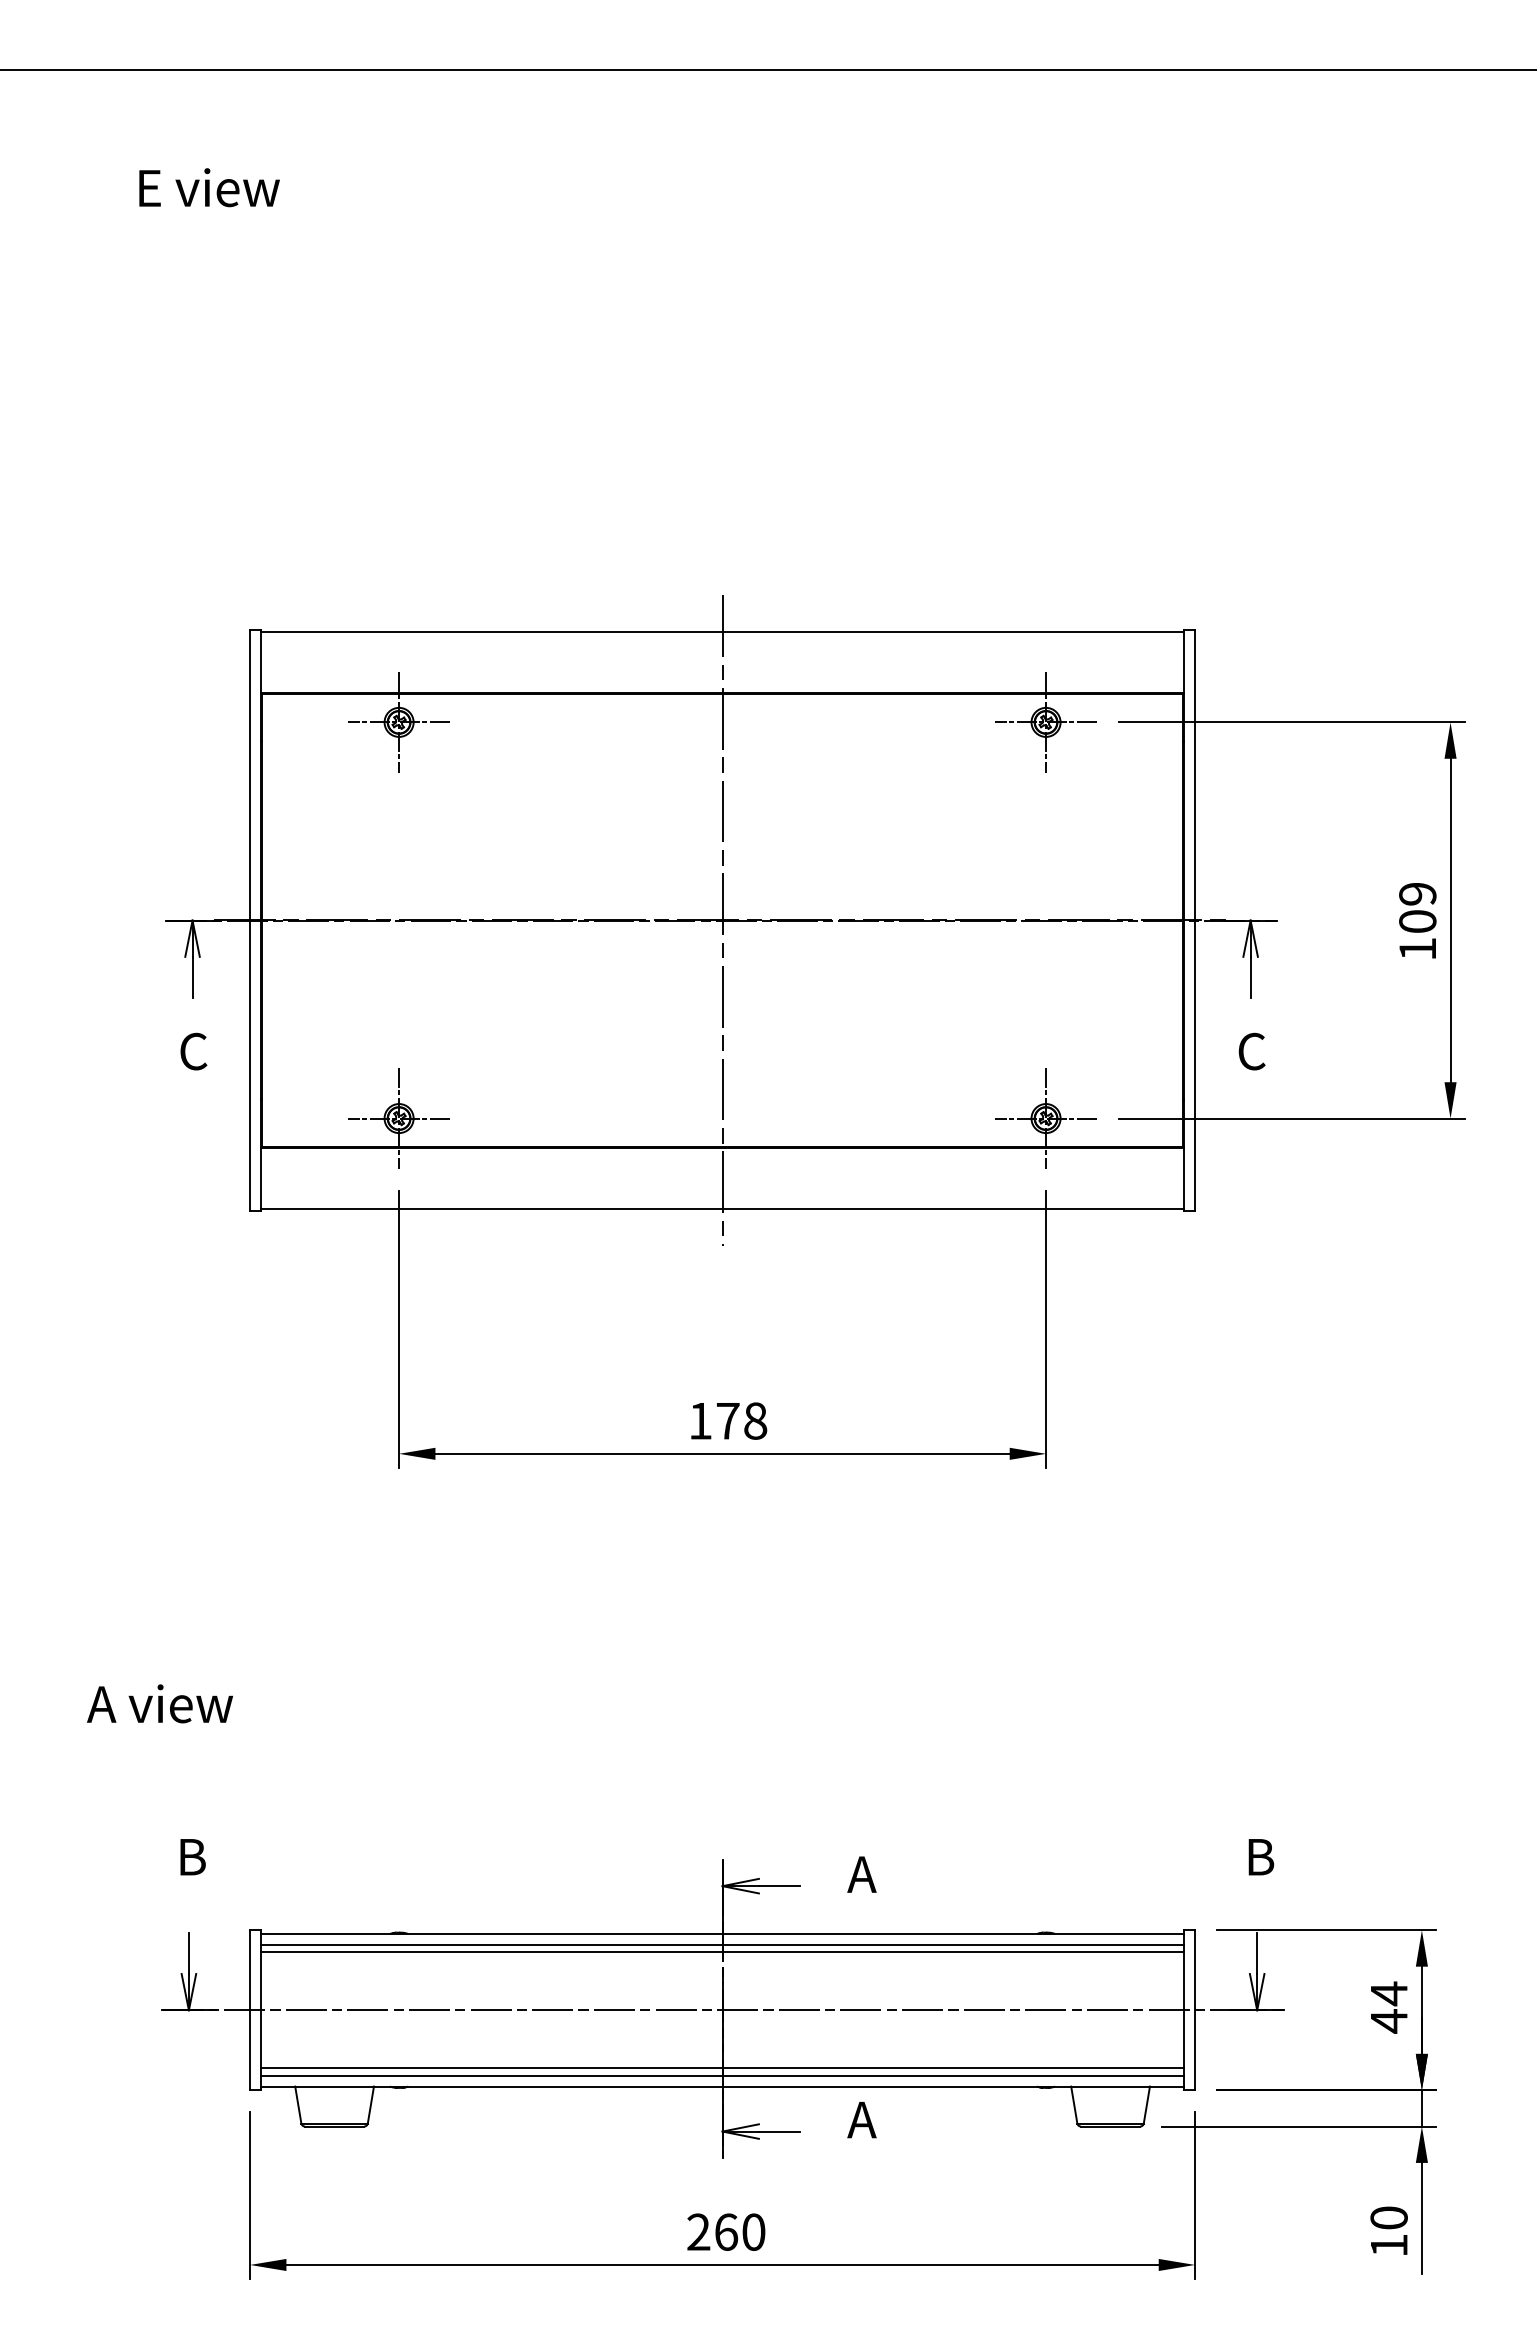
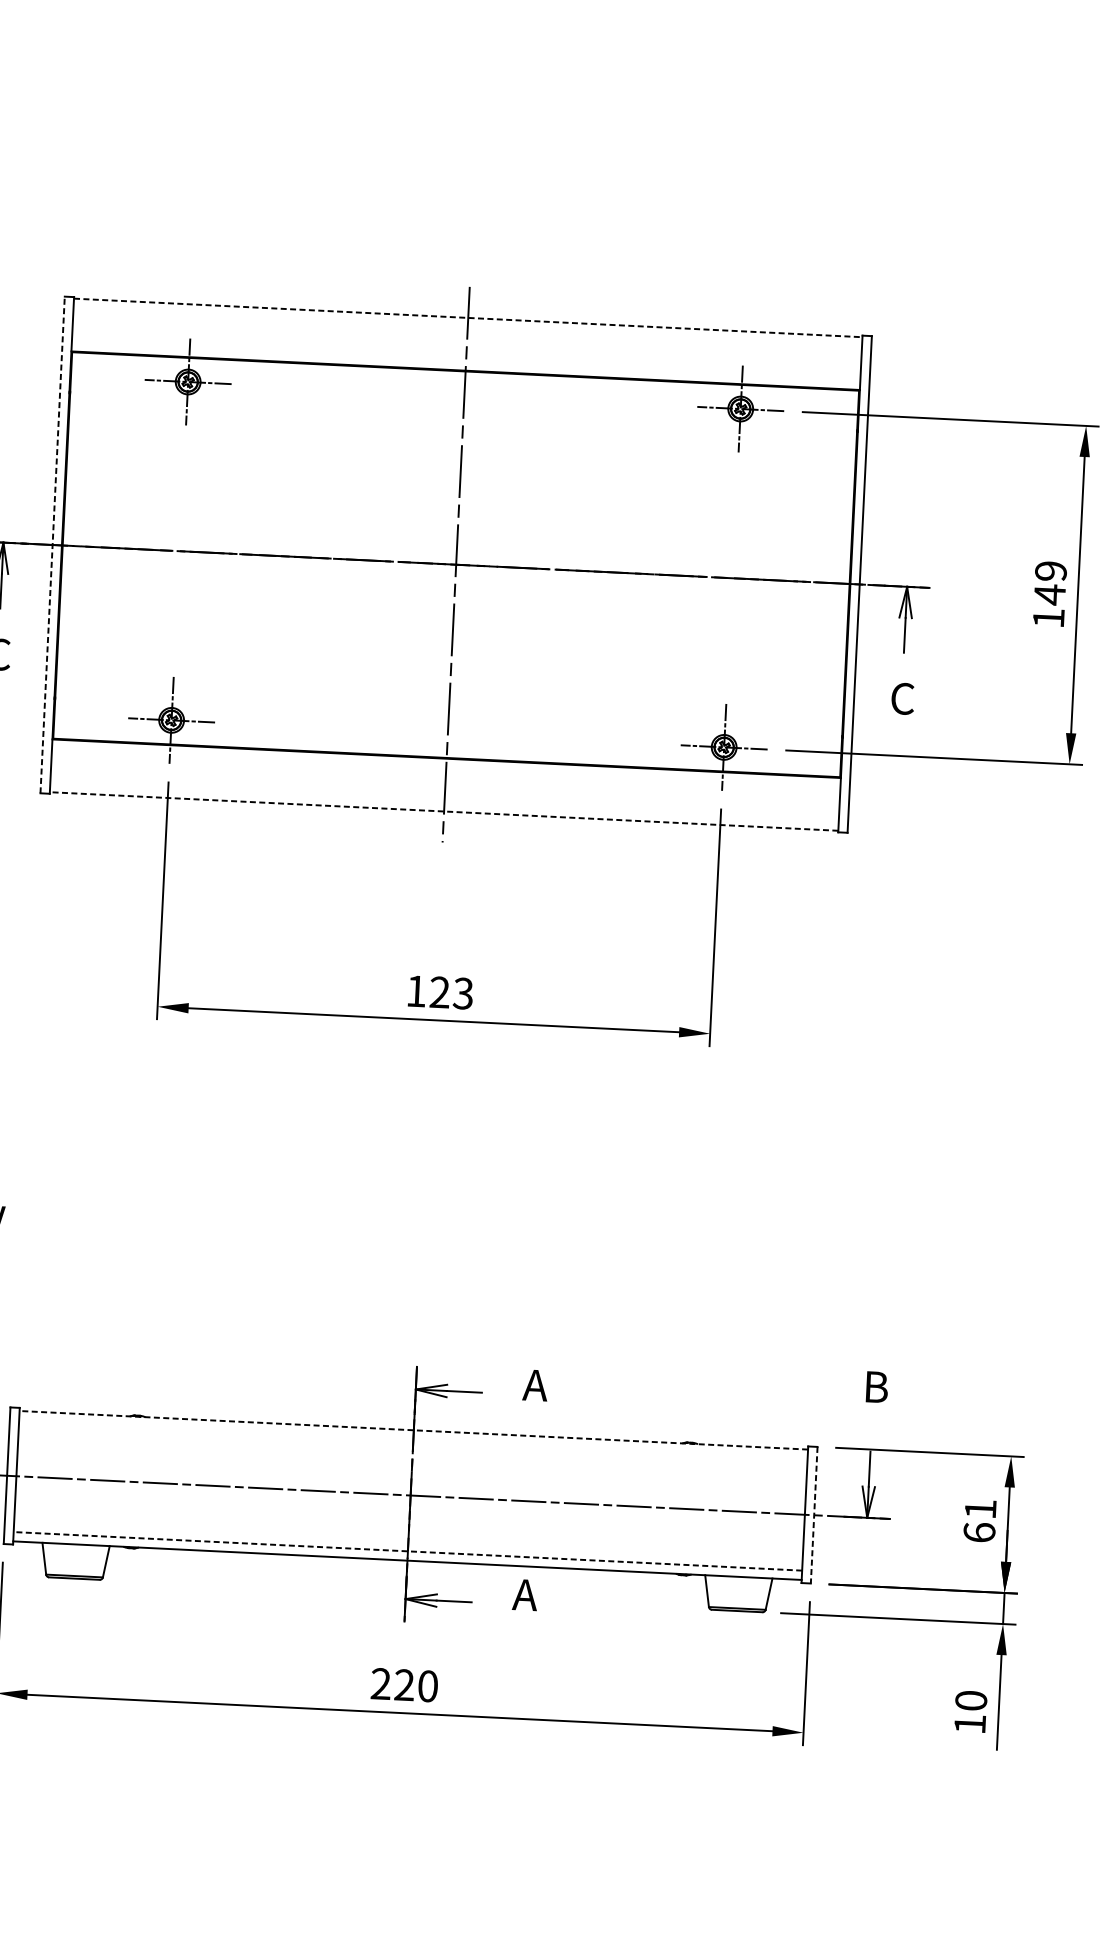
line: (722, 631) -> (468, 317), solid -> dashed
line: (250, 920) -> (52, 545), solid -> dashed
text: (1417, 921) -> (1049, 594), 109 -> 149
line: (722, 1209) -> (444, 811), solid -> dashed
text: (741, 1420) -> (451, 992), 178 -> 123
line: (722, 1933) -> (413, 1429), solid -> dashed
line: (722, 1944) -> (413, 1439), removed
line: (722, 1952) -> (412, 1446), removed
text: (1388, 2007) -> (979, 1520), 44 -> 61
line: (1195, 2010) -> (814, 1515), solid -> dashed
line: (722, 2068) -> (408, 1545), removed
line: (722, 2075) -> (407, 1551), solid -> dashed
text: (726, 2231) -> (404, 1684), 260 -> 220

